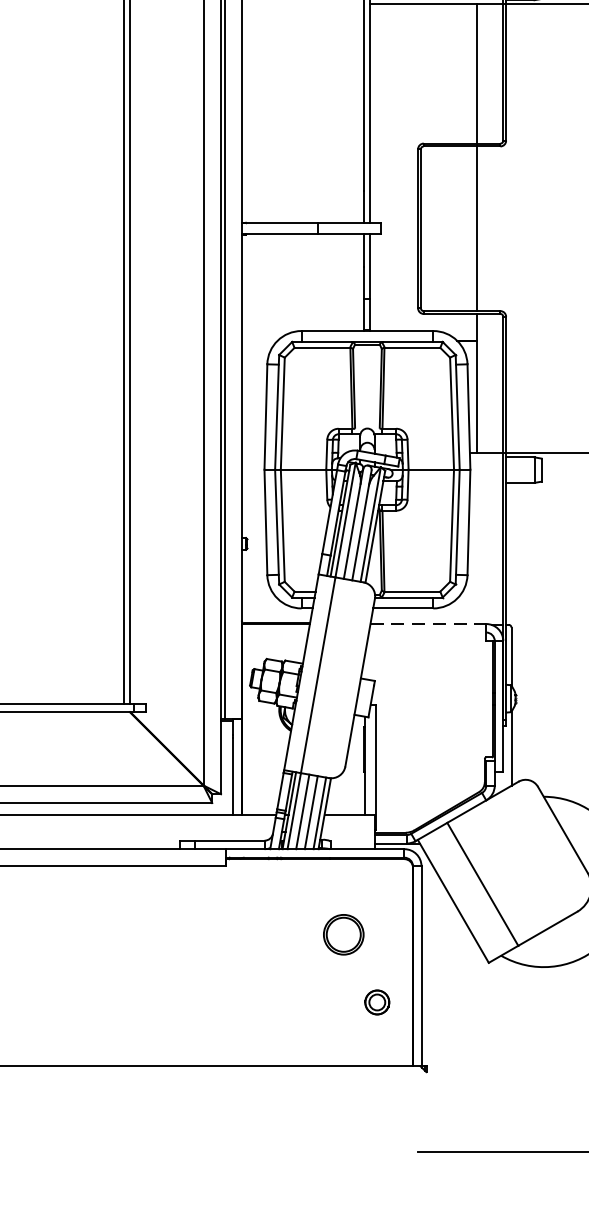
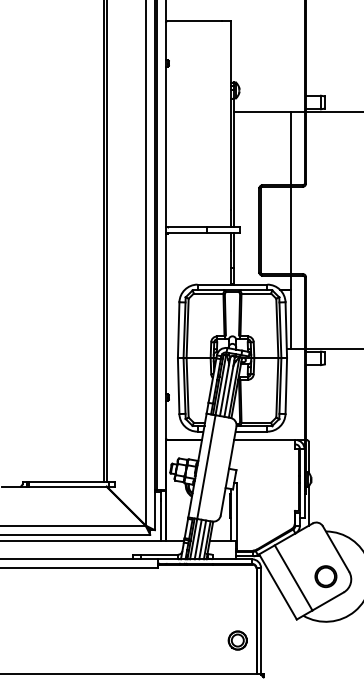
line: (427, 623) -> (264, 439), dashed -> solid
part: (342, 934) -> (325, 576), moved
part: (376, 1002) -> (237, 640), size x1.43

